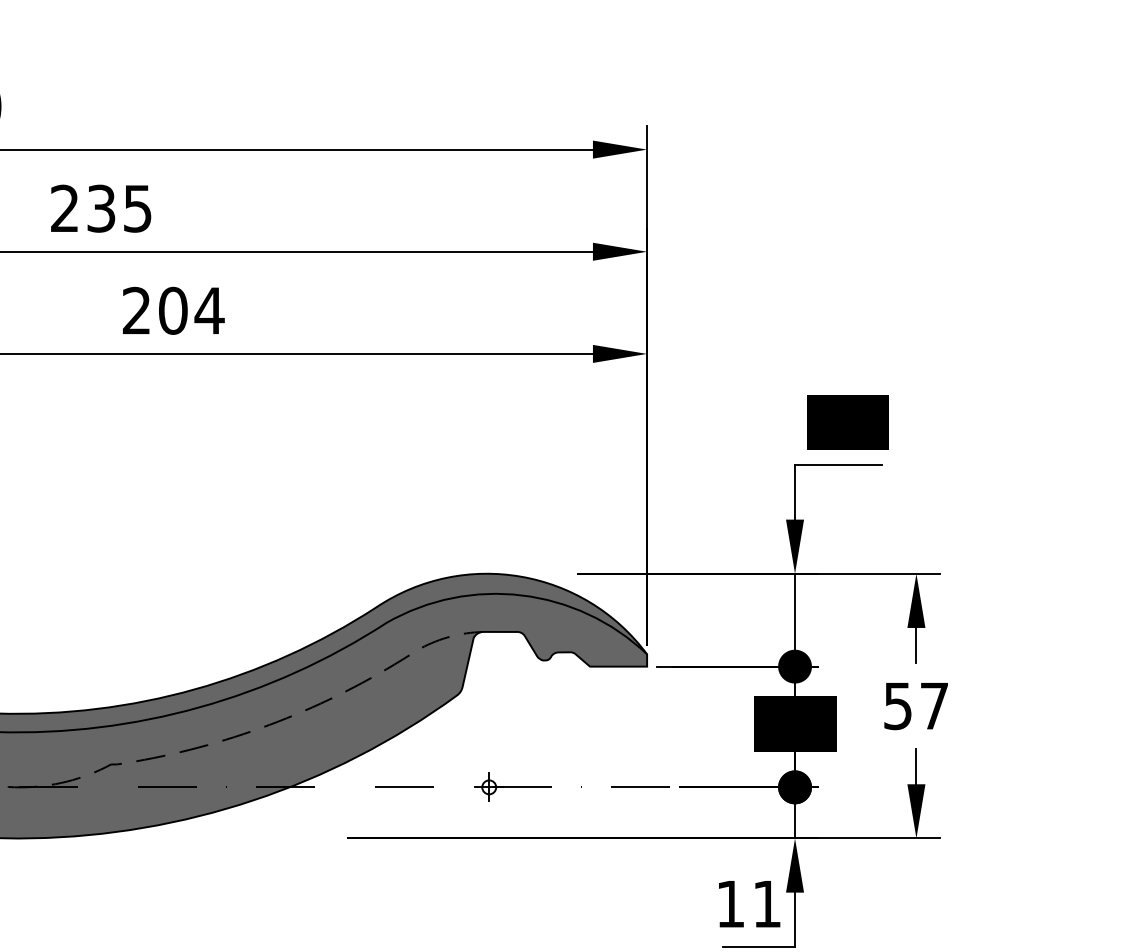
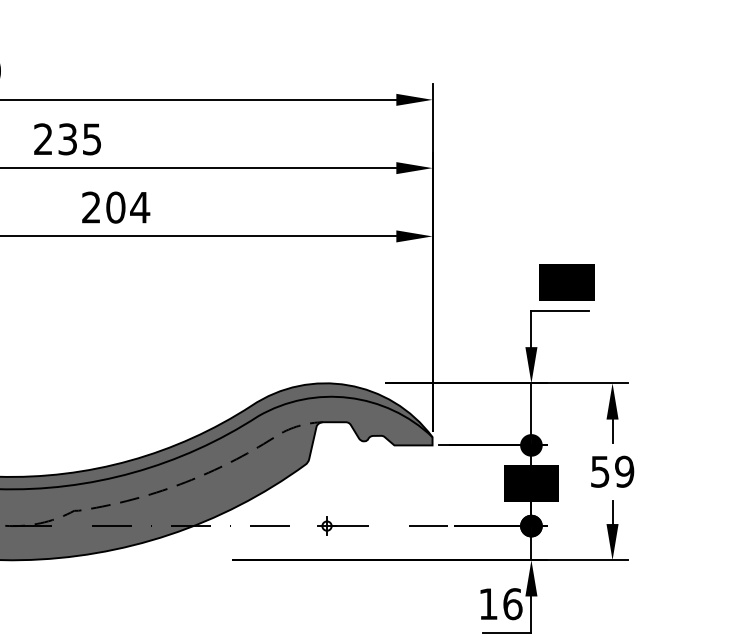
text: (934, 705) -> (624, 471), 57 -> 59
text: (766, 904) -> (512, 604), 11 -> 16

